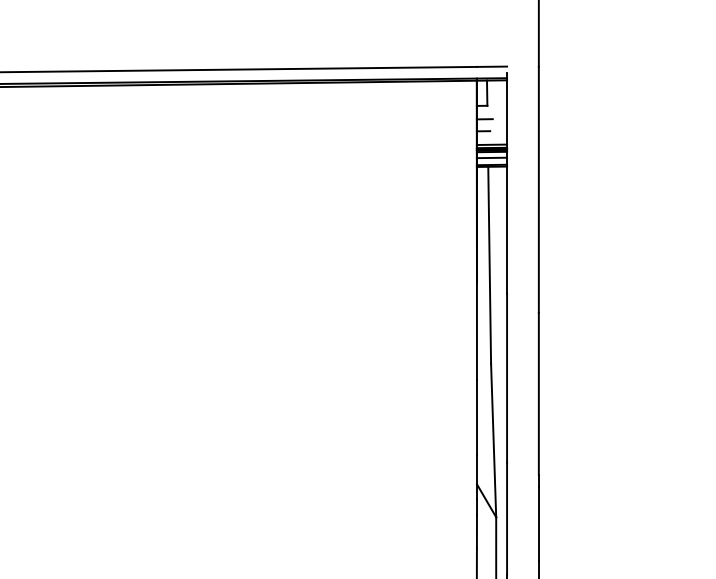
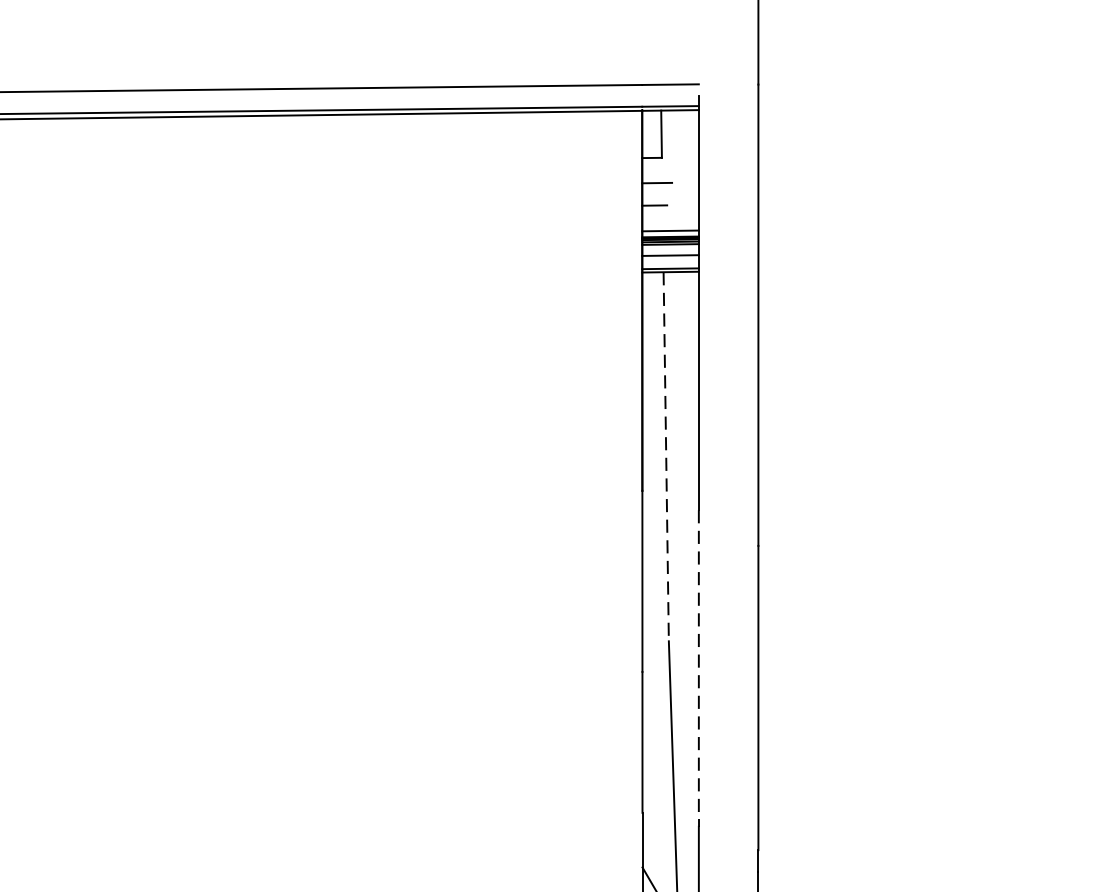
line: (489, 265) -> (665, 457), solid -> dashed
line: (507, 378) -> (699, 669), solid -> dashed

